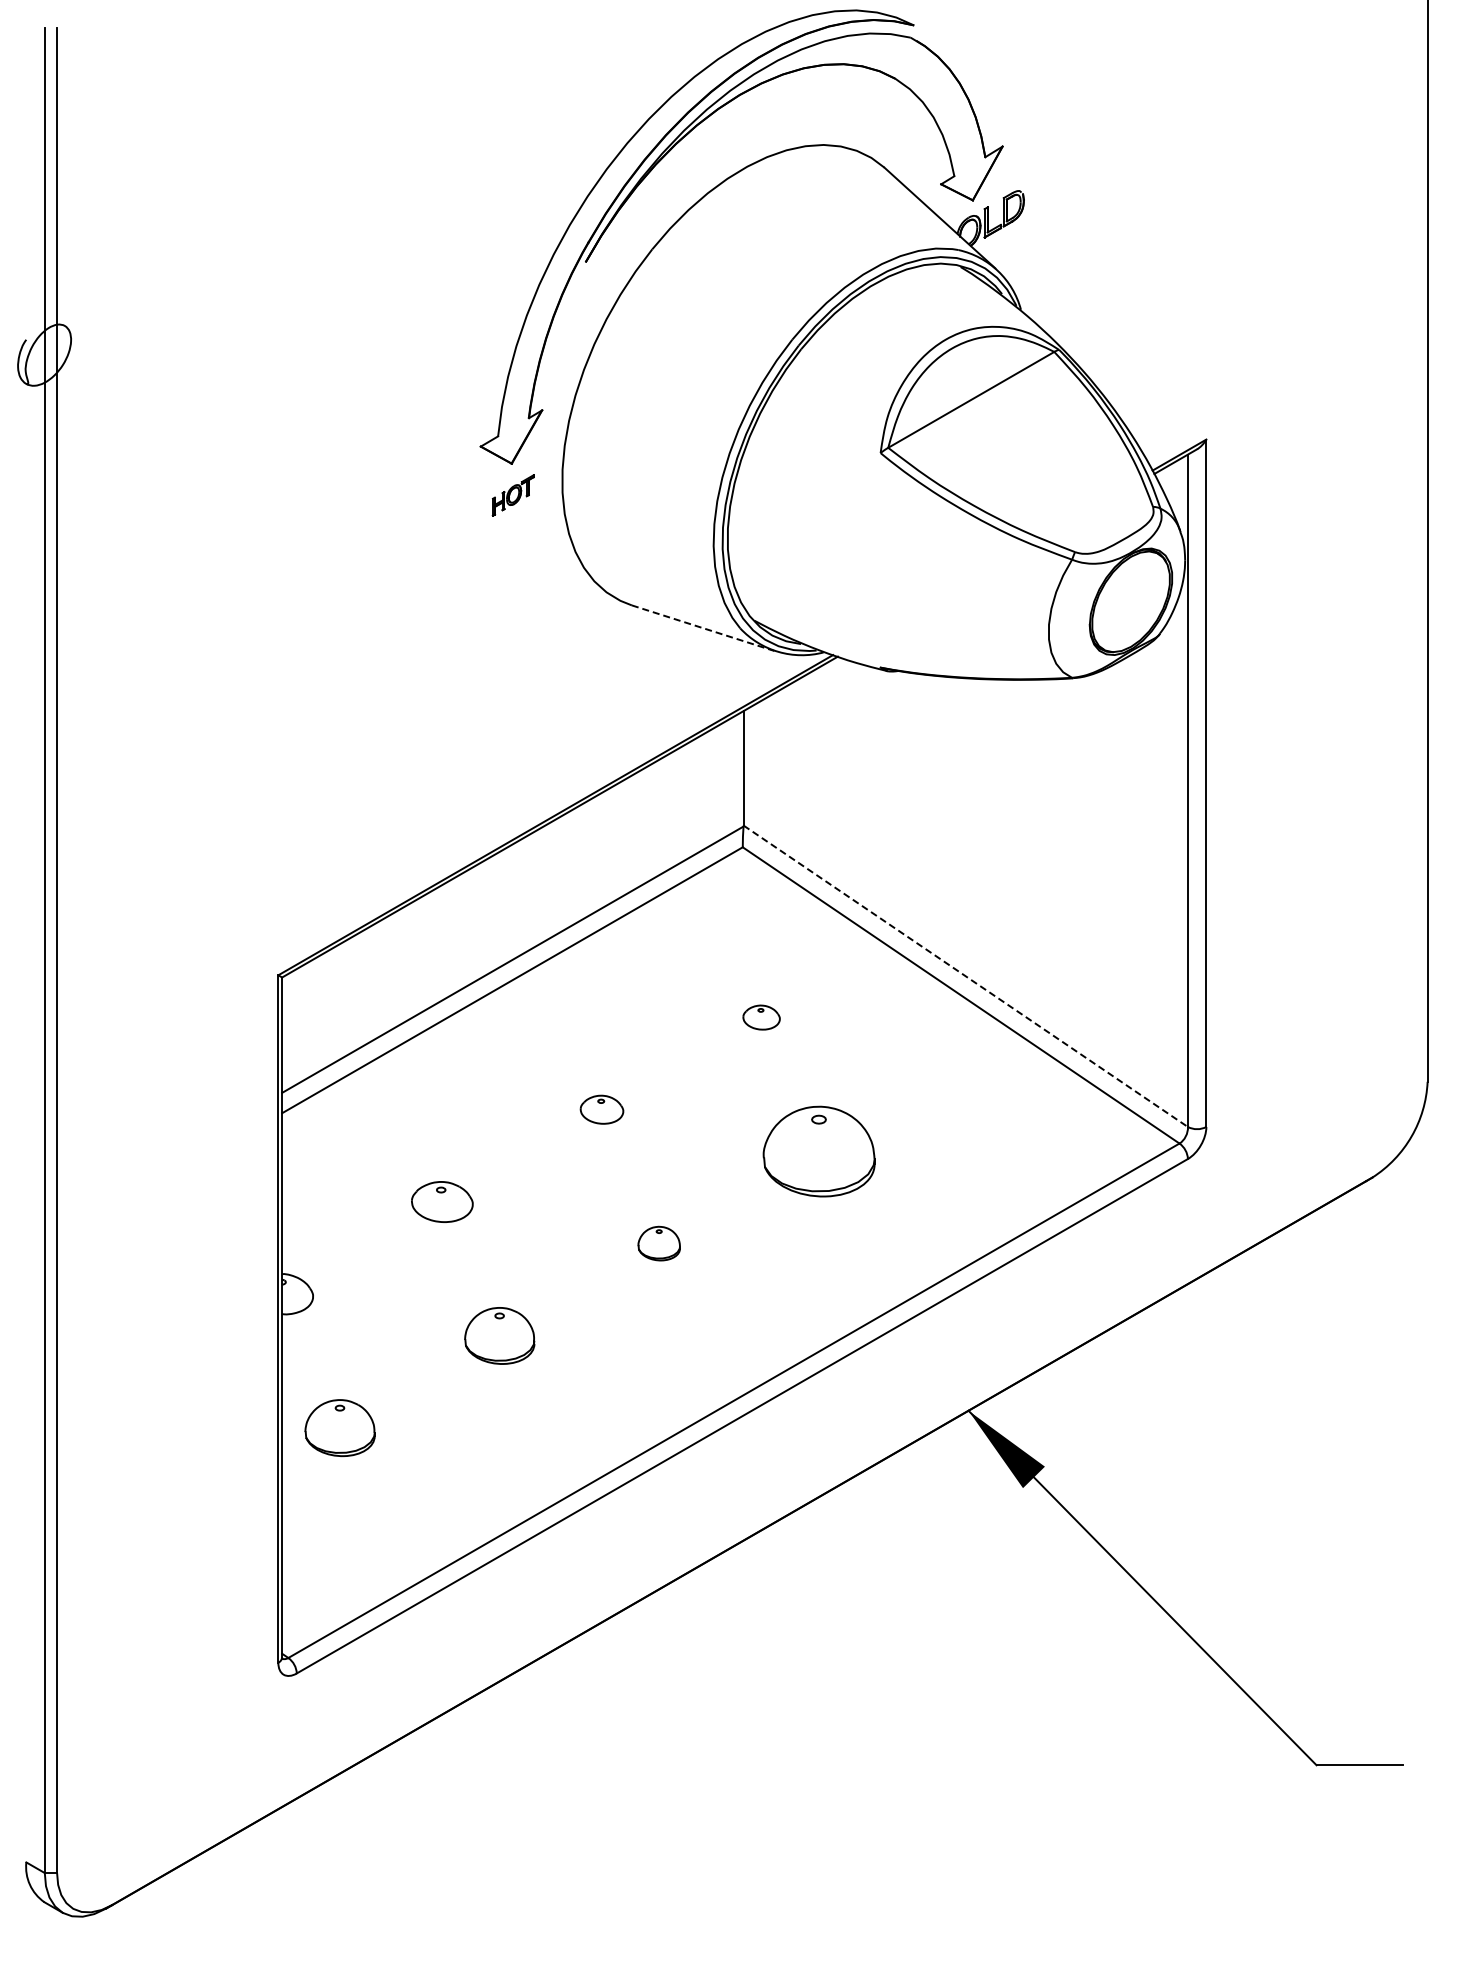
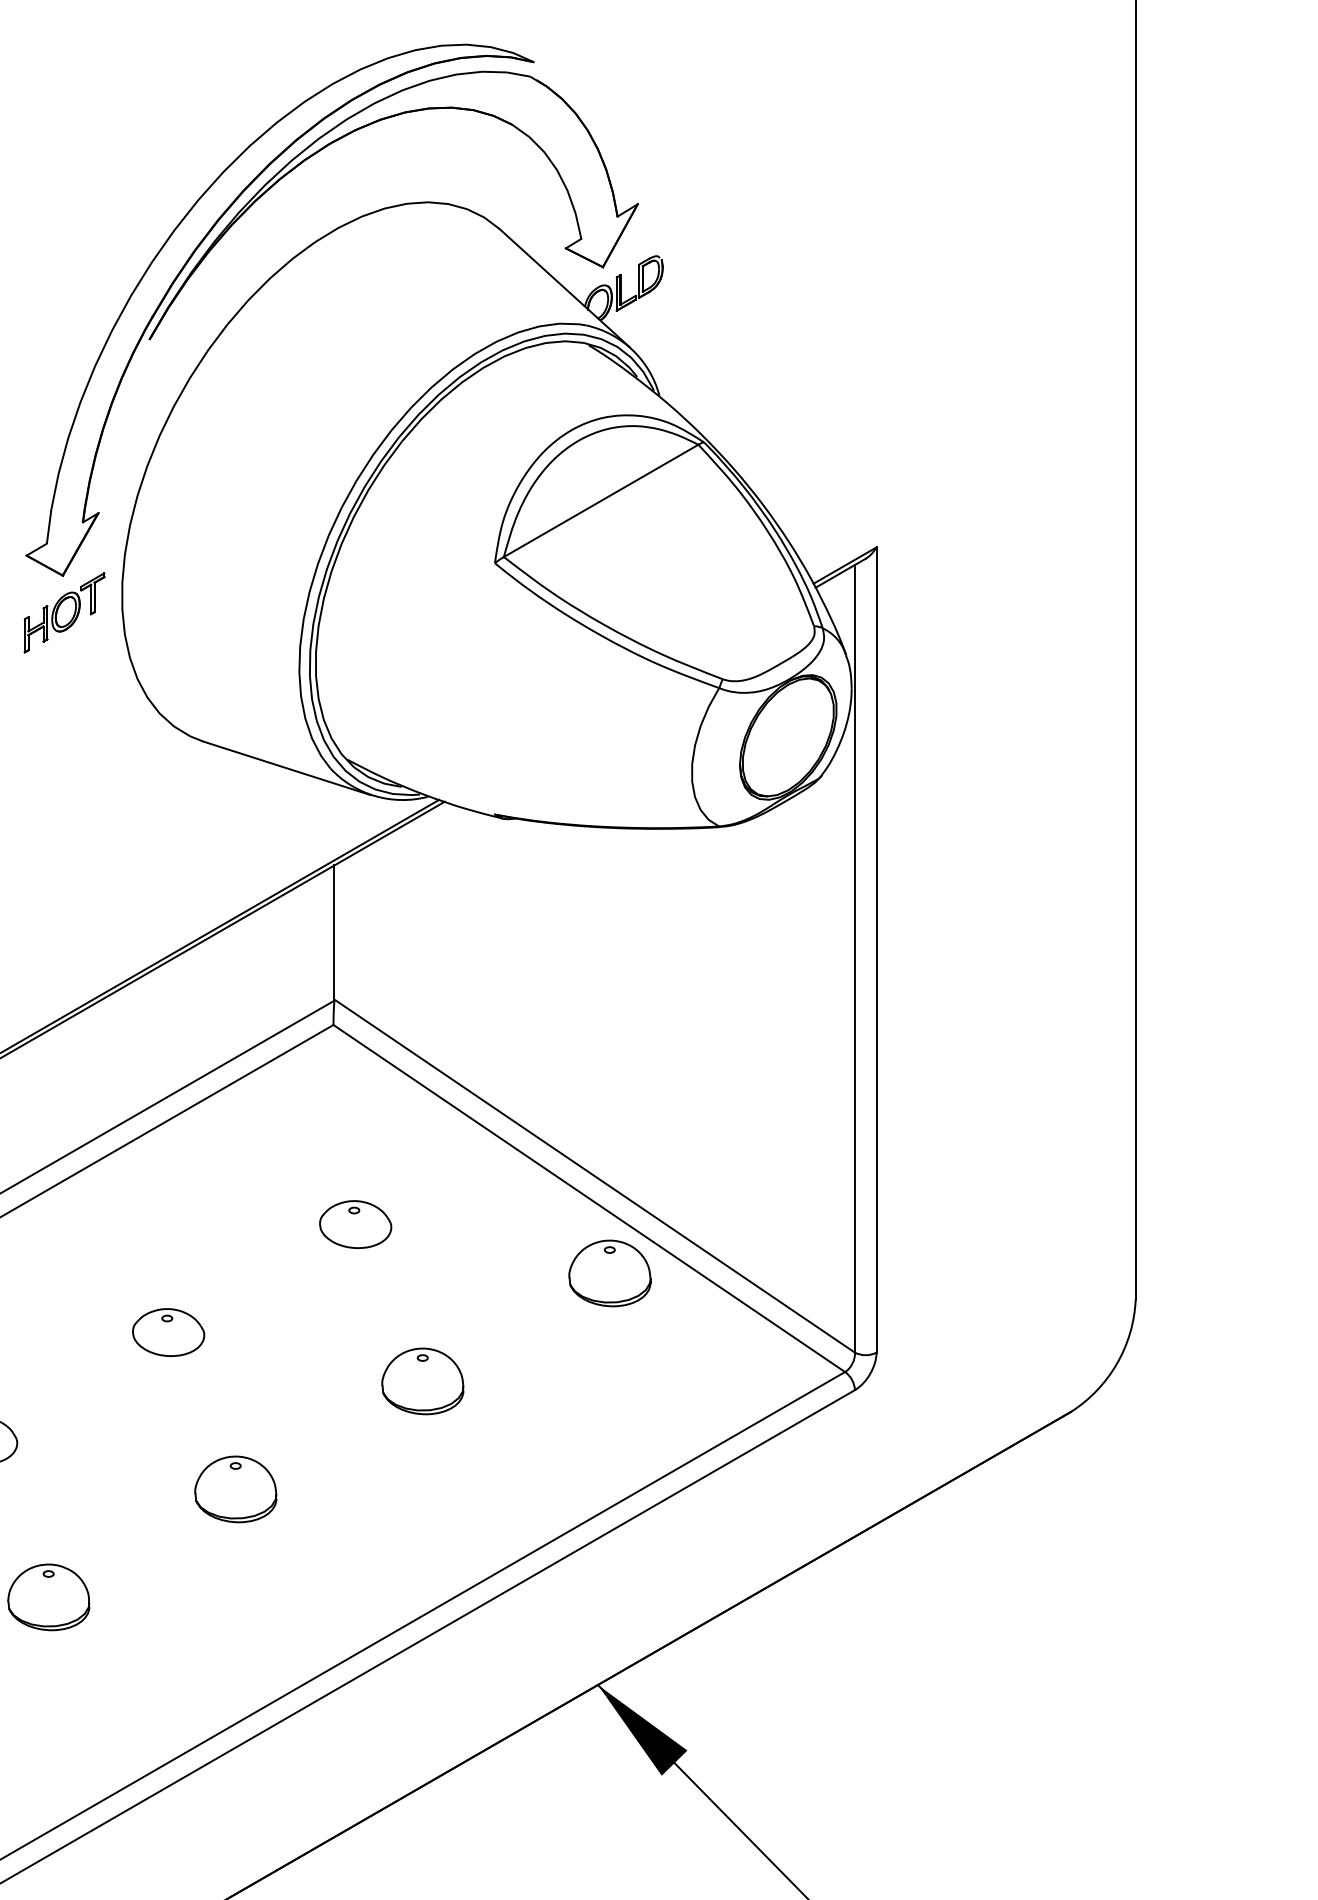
part: (513, 495) -> (64, 612), size x1.67
line: (703, 628) -> (287, 768), dashed -> solid
line: (966, 976) -> (595, 1176), dashed -> solid
part: (761, 1017) -> (355, 1224), size x1.67
part: (978, 1059) -> (609, 1273), added
part: (601, 1109) -> (167, 1332), size x1.43
part: (818, 1151) -> (422, 1381), size x0.62
part: (658, 1243) -> (234, 1489), size x1.67

